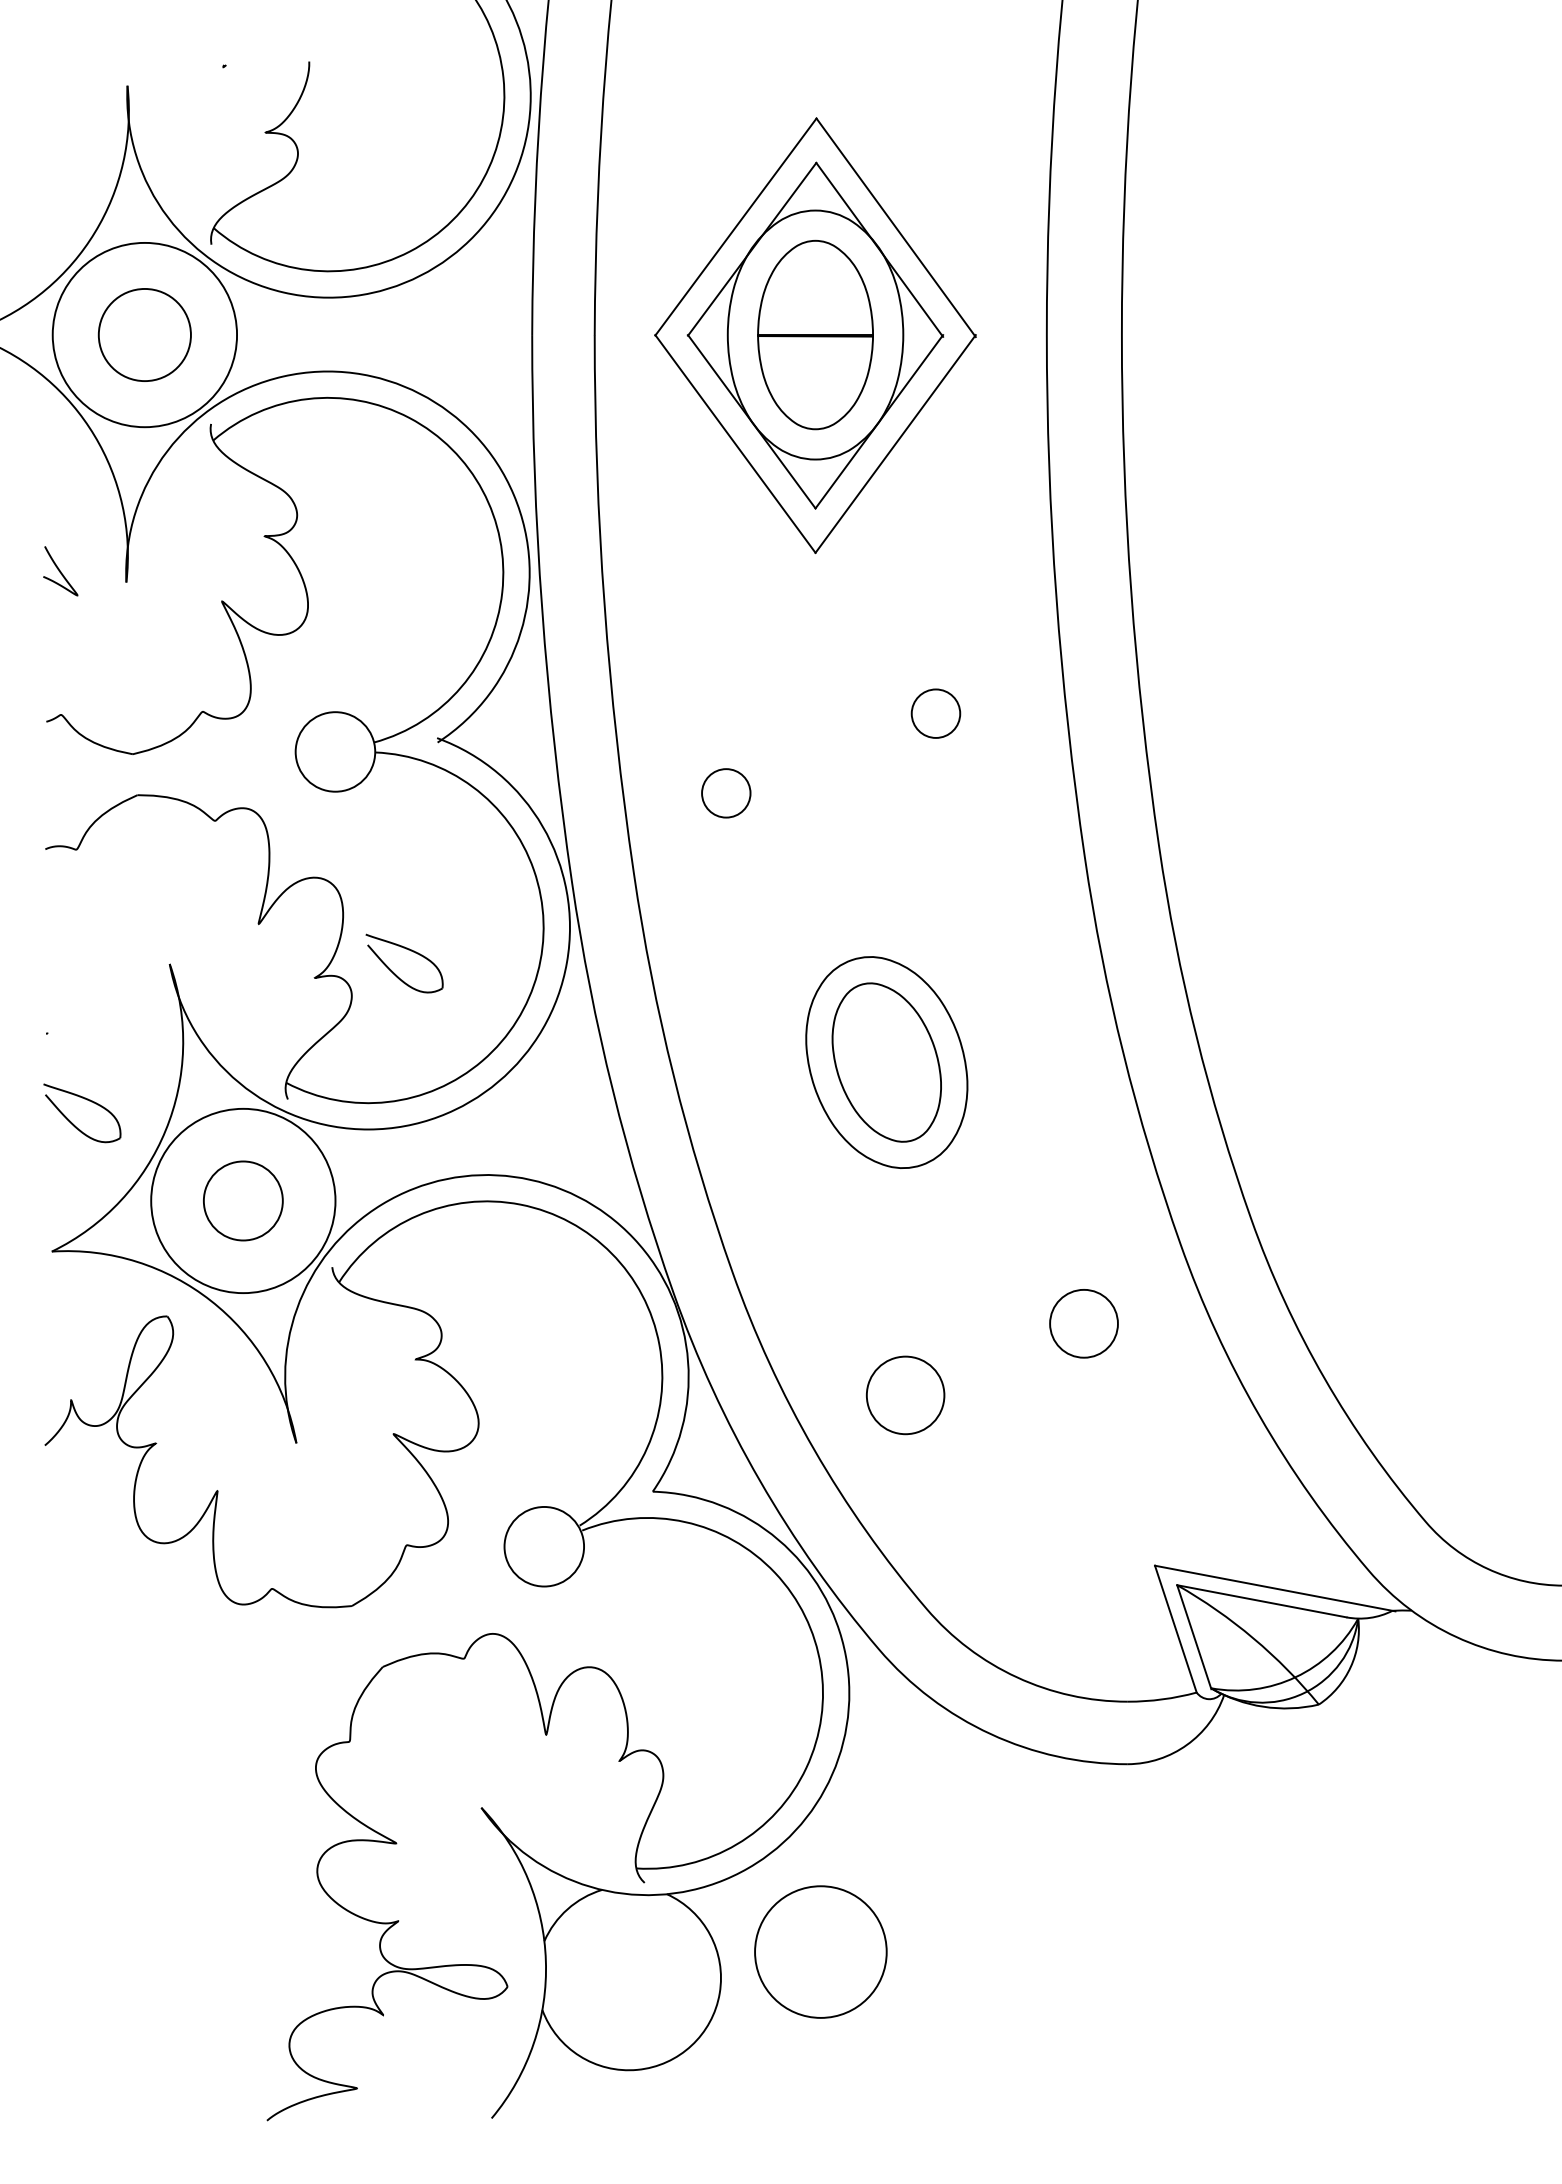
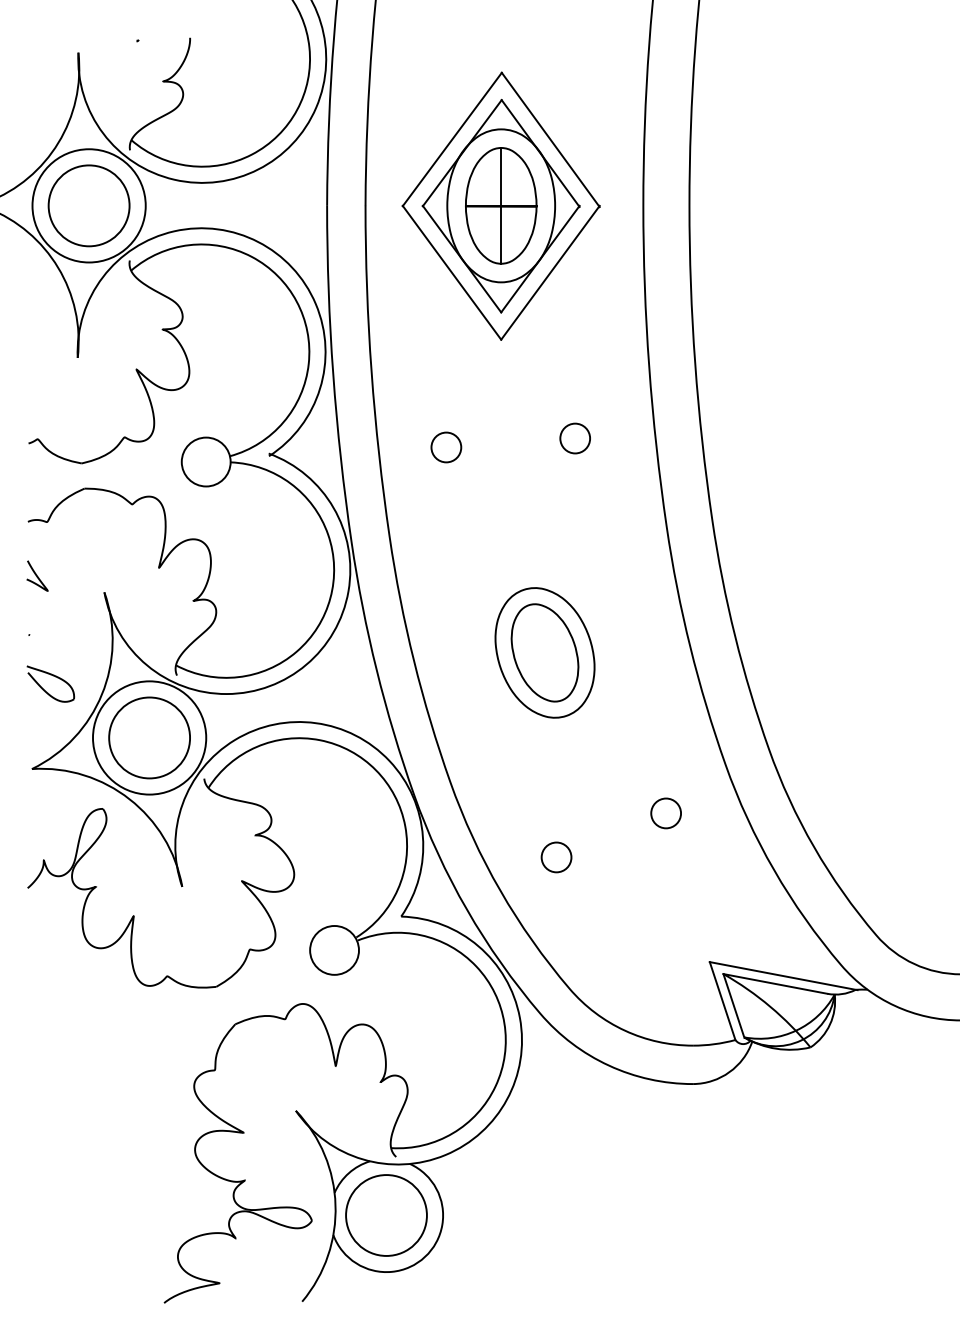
circle: (143, 334) -> (88, 205), size x1.43
line: (815, 334) -> (501, 205), added
curve: (60, 570) -> (37, 575), moved
circle: (726, 793) -> (446, 447), moved
part: (409, 951) -> (251, 584), removed
circle: (243, 1200) -> (149, 737), size x1.67
circle: (1082, 1323) -> (665, 813), size x0.71
circle: (905, 1395) -> (556, 857), size x0.62
circle: (820, 1952) -> (386, 1215), moved

